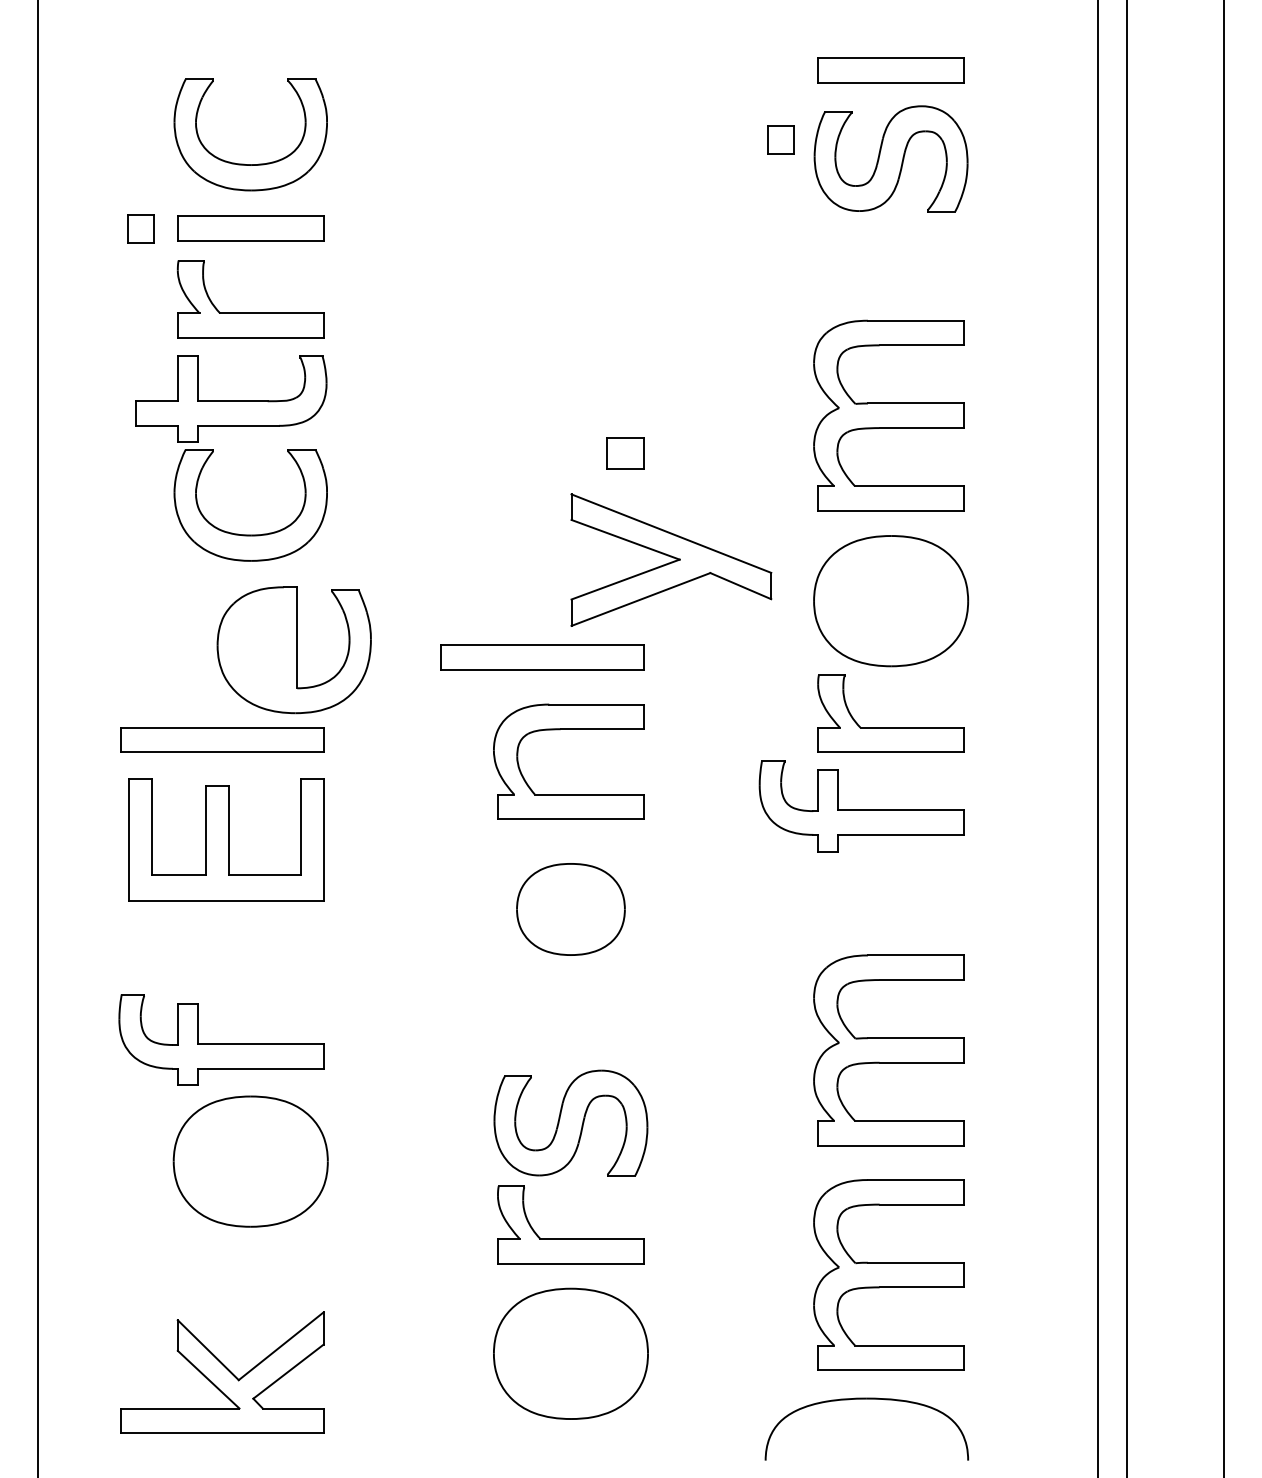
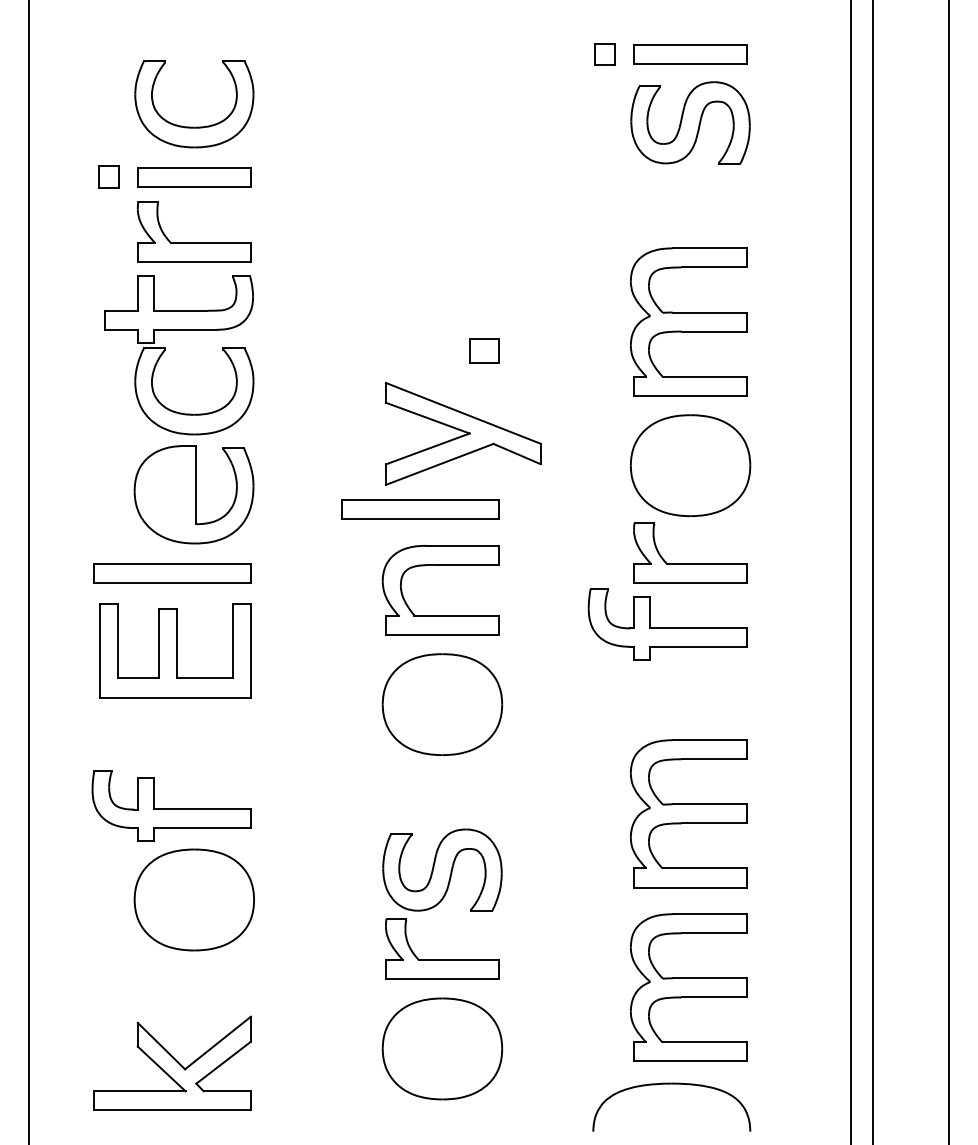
part: (780, 140) -> (604, 54), moved
part: (670, 559) -> (462, 433), moved
part: (293, 649) -> (193, 494), moved
part: (570, 909) -> (442, 704), size x1.43

